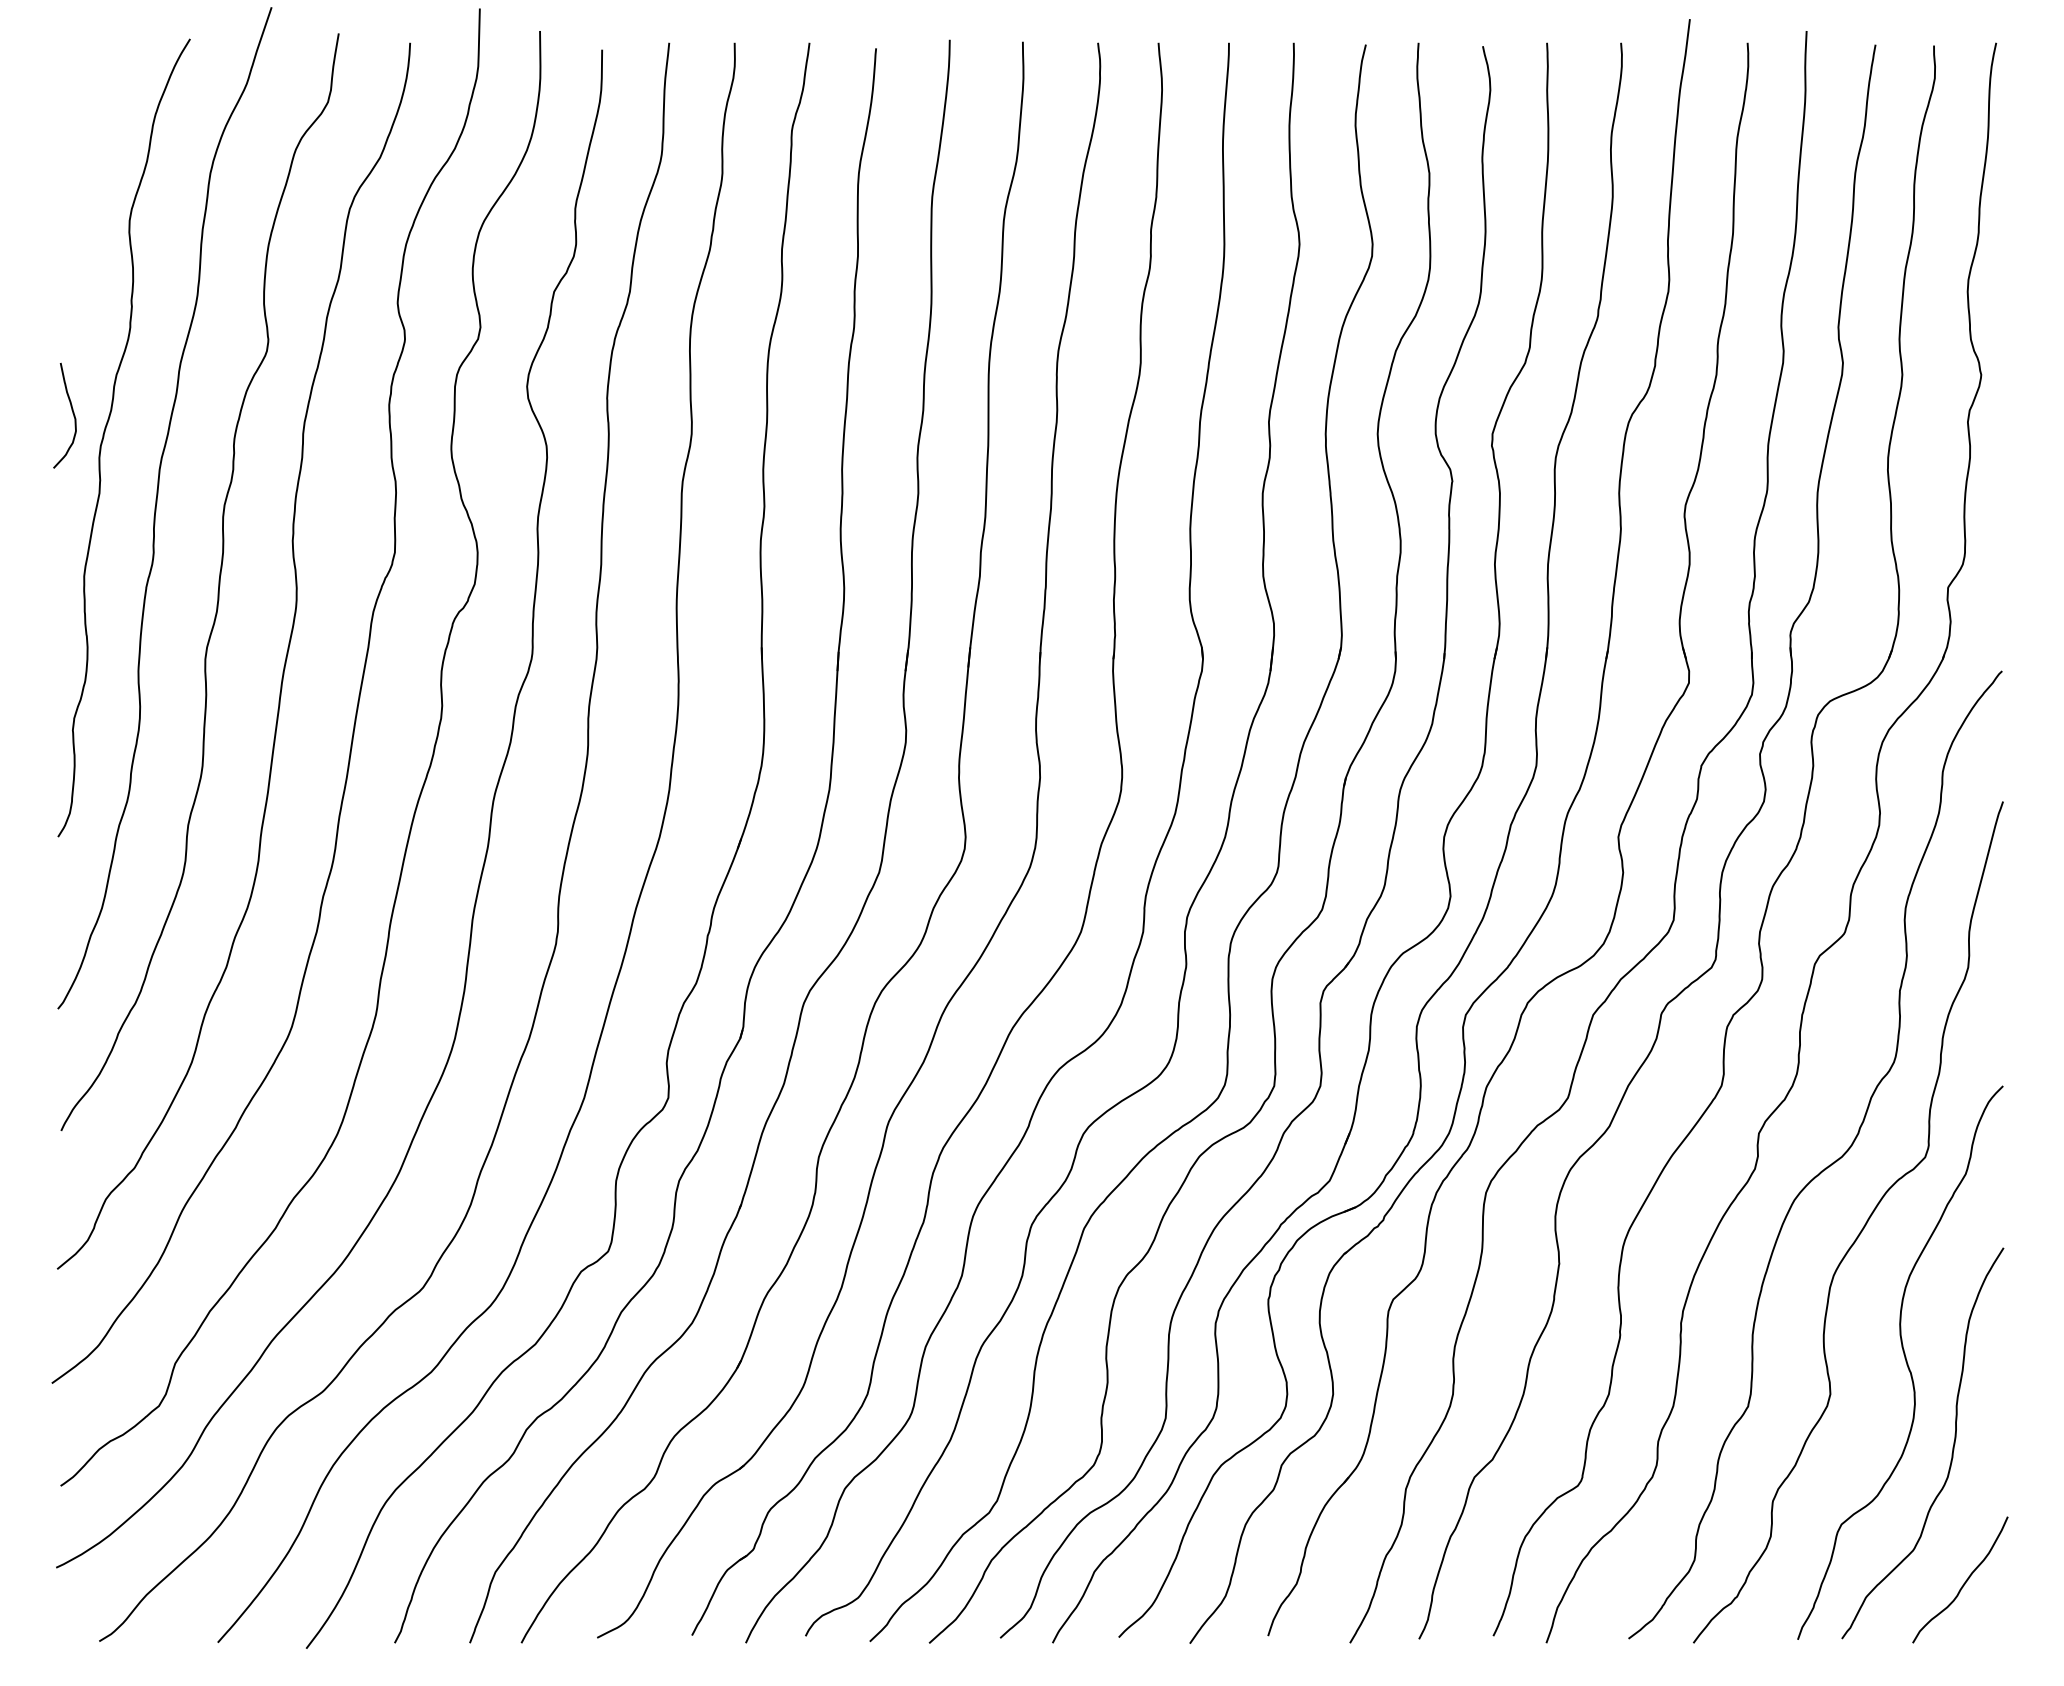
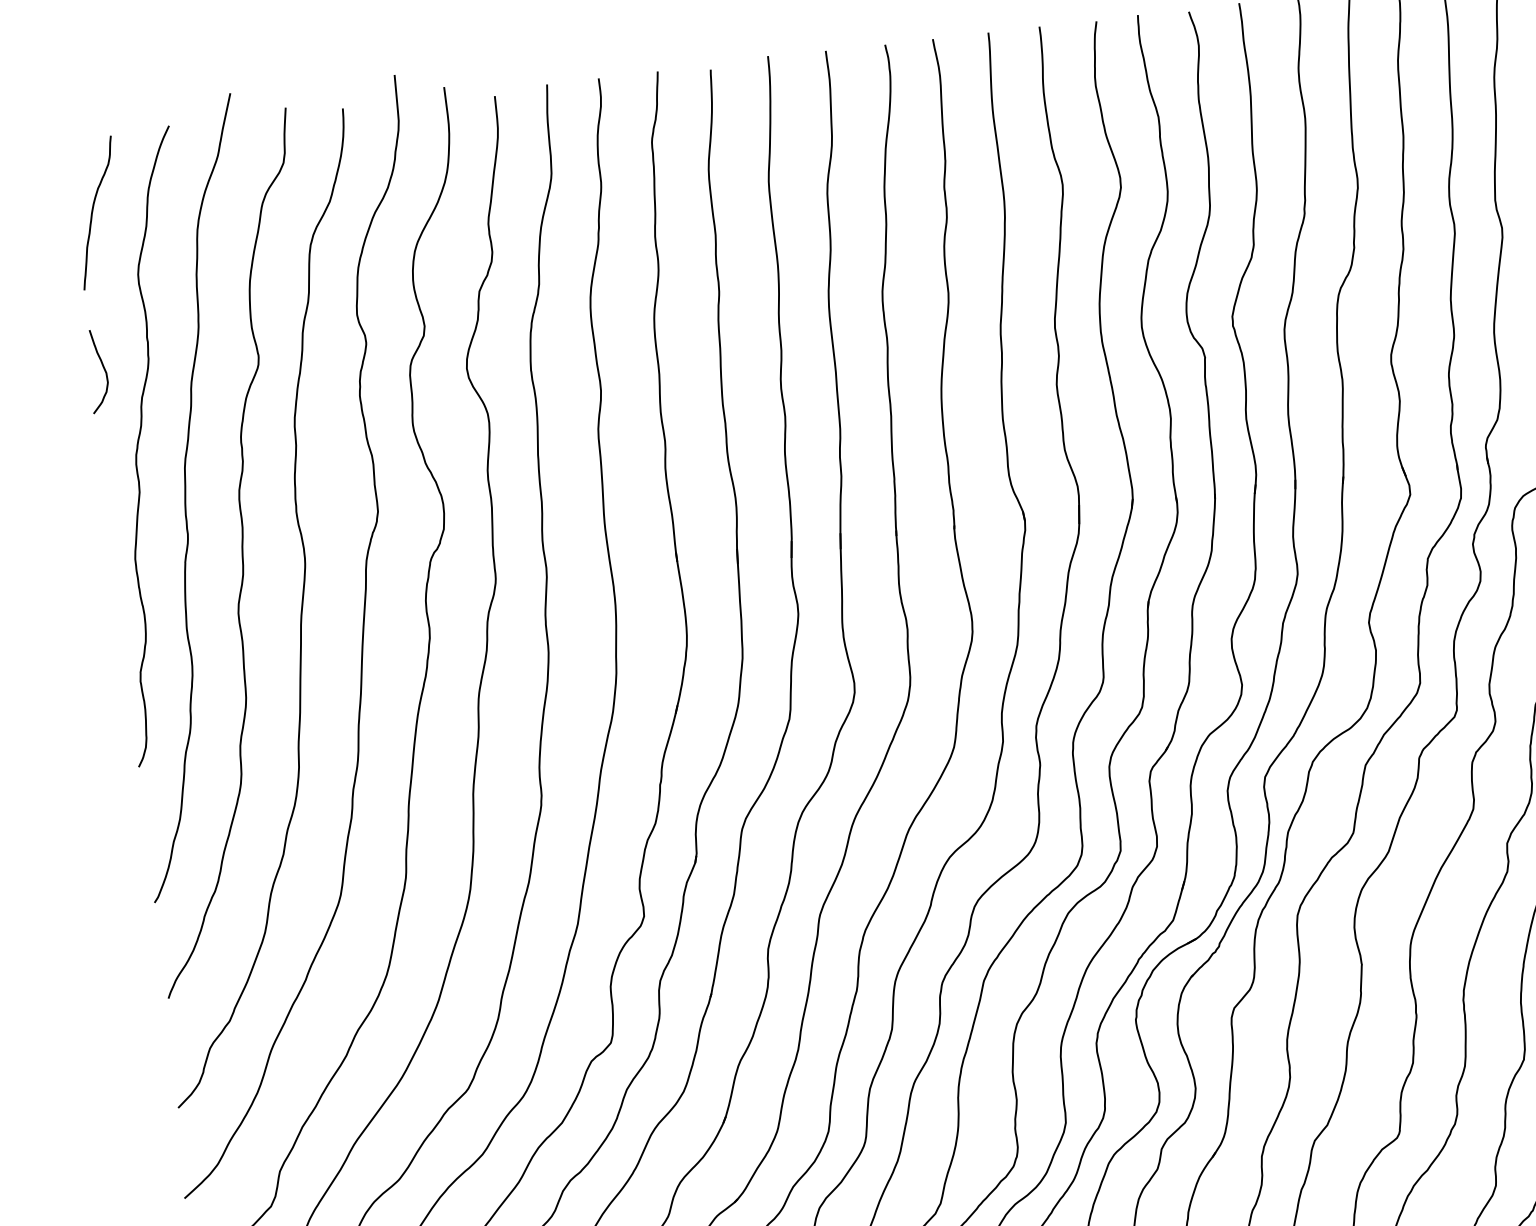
curve: (82, 135) -> (93, 211), added
curve: (72, 413) -> (103, 368), moved

